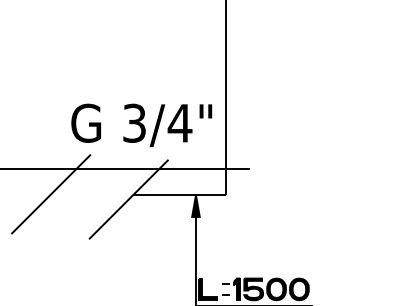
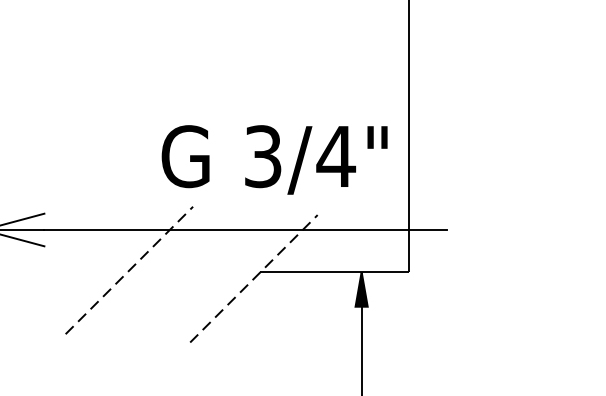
line: (51, 193) -> (129, 269), solid -> dashed
line: (129, 199) -> (255, 278), solid -> dashed

